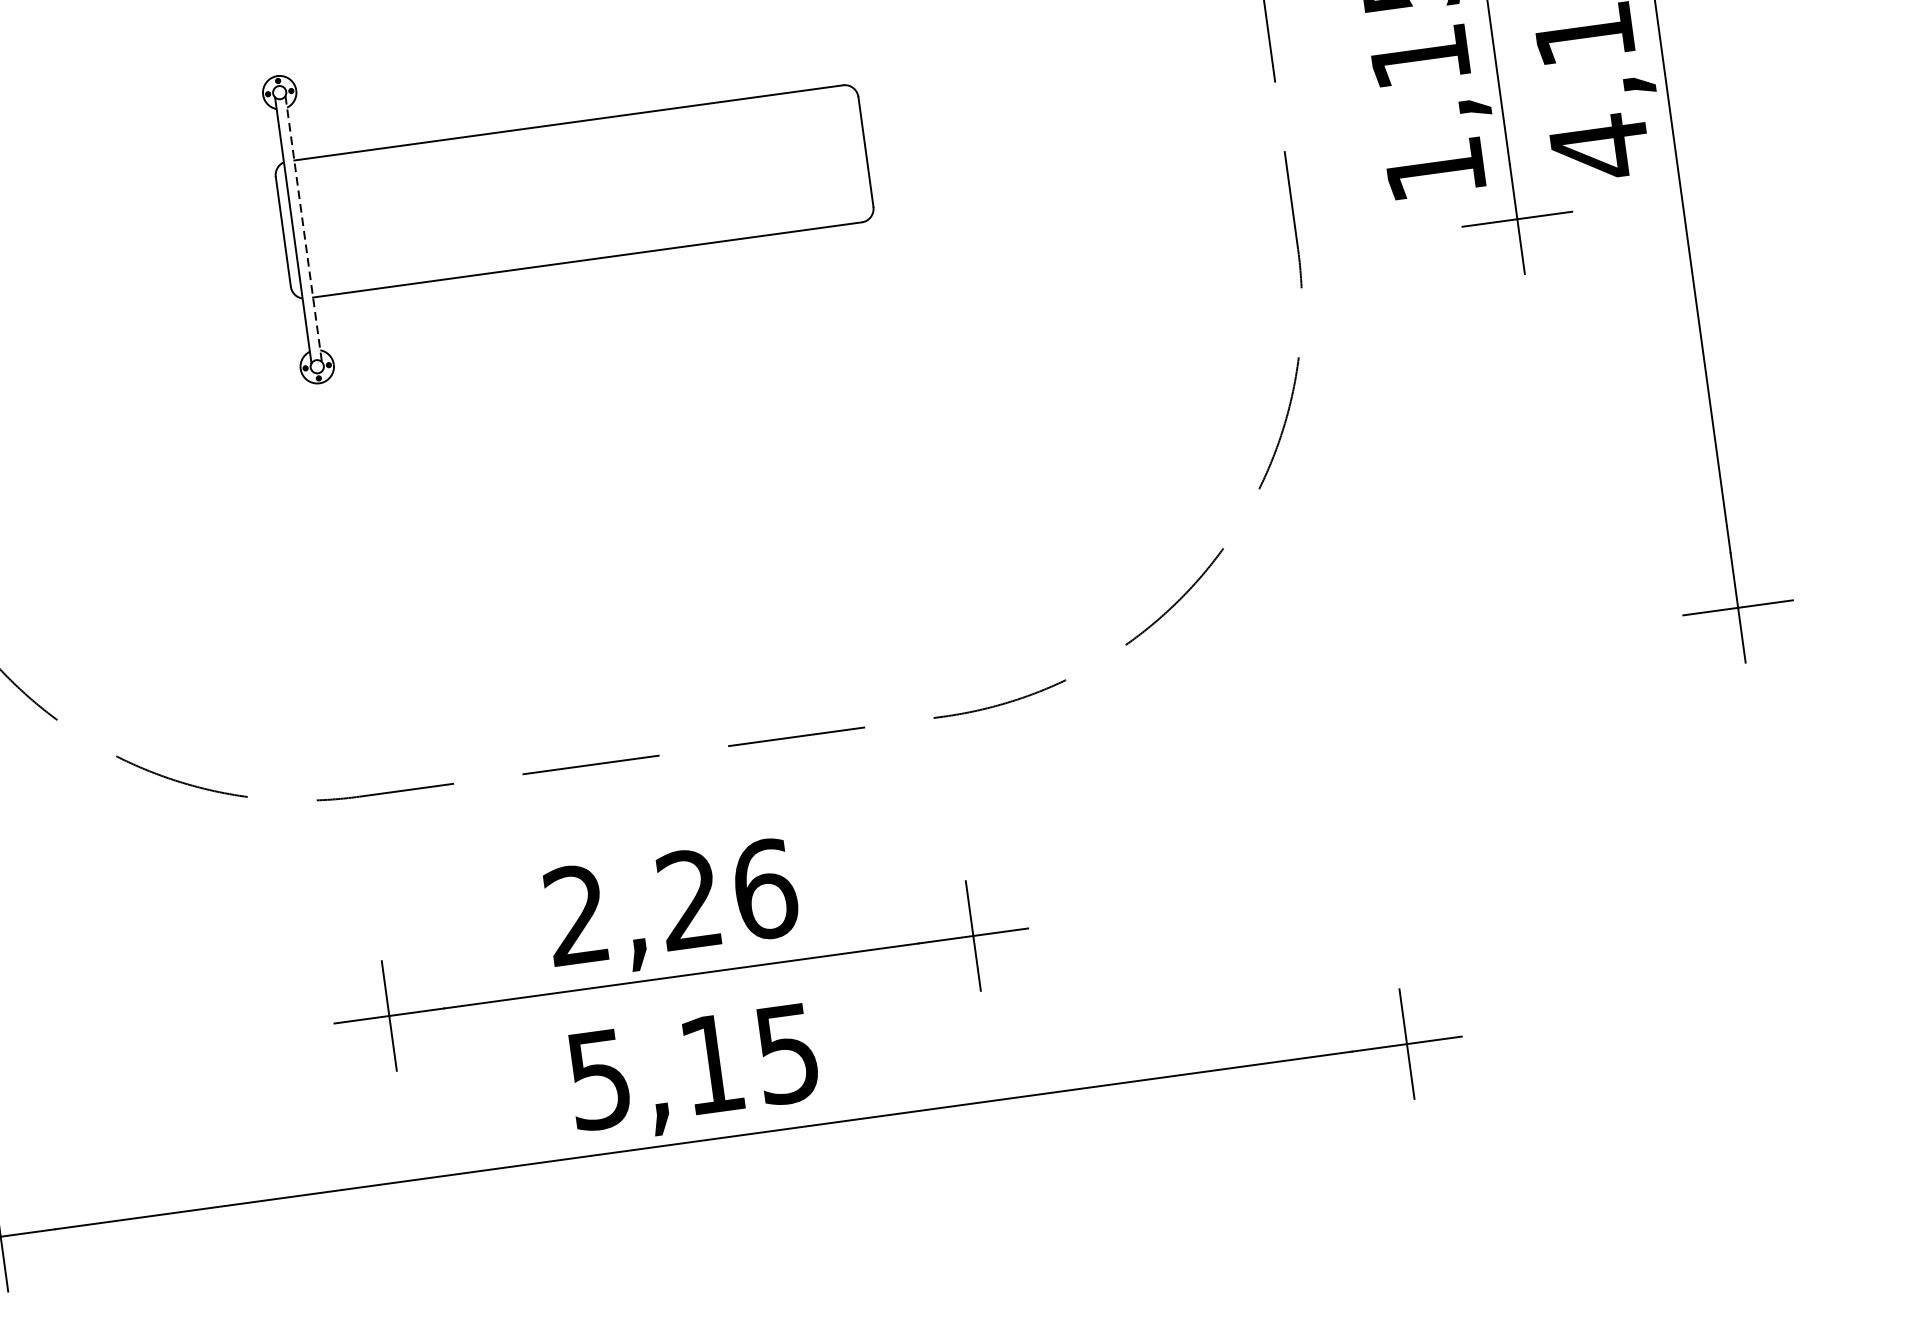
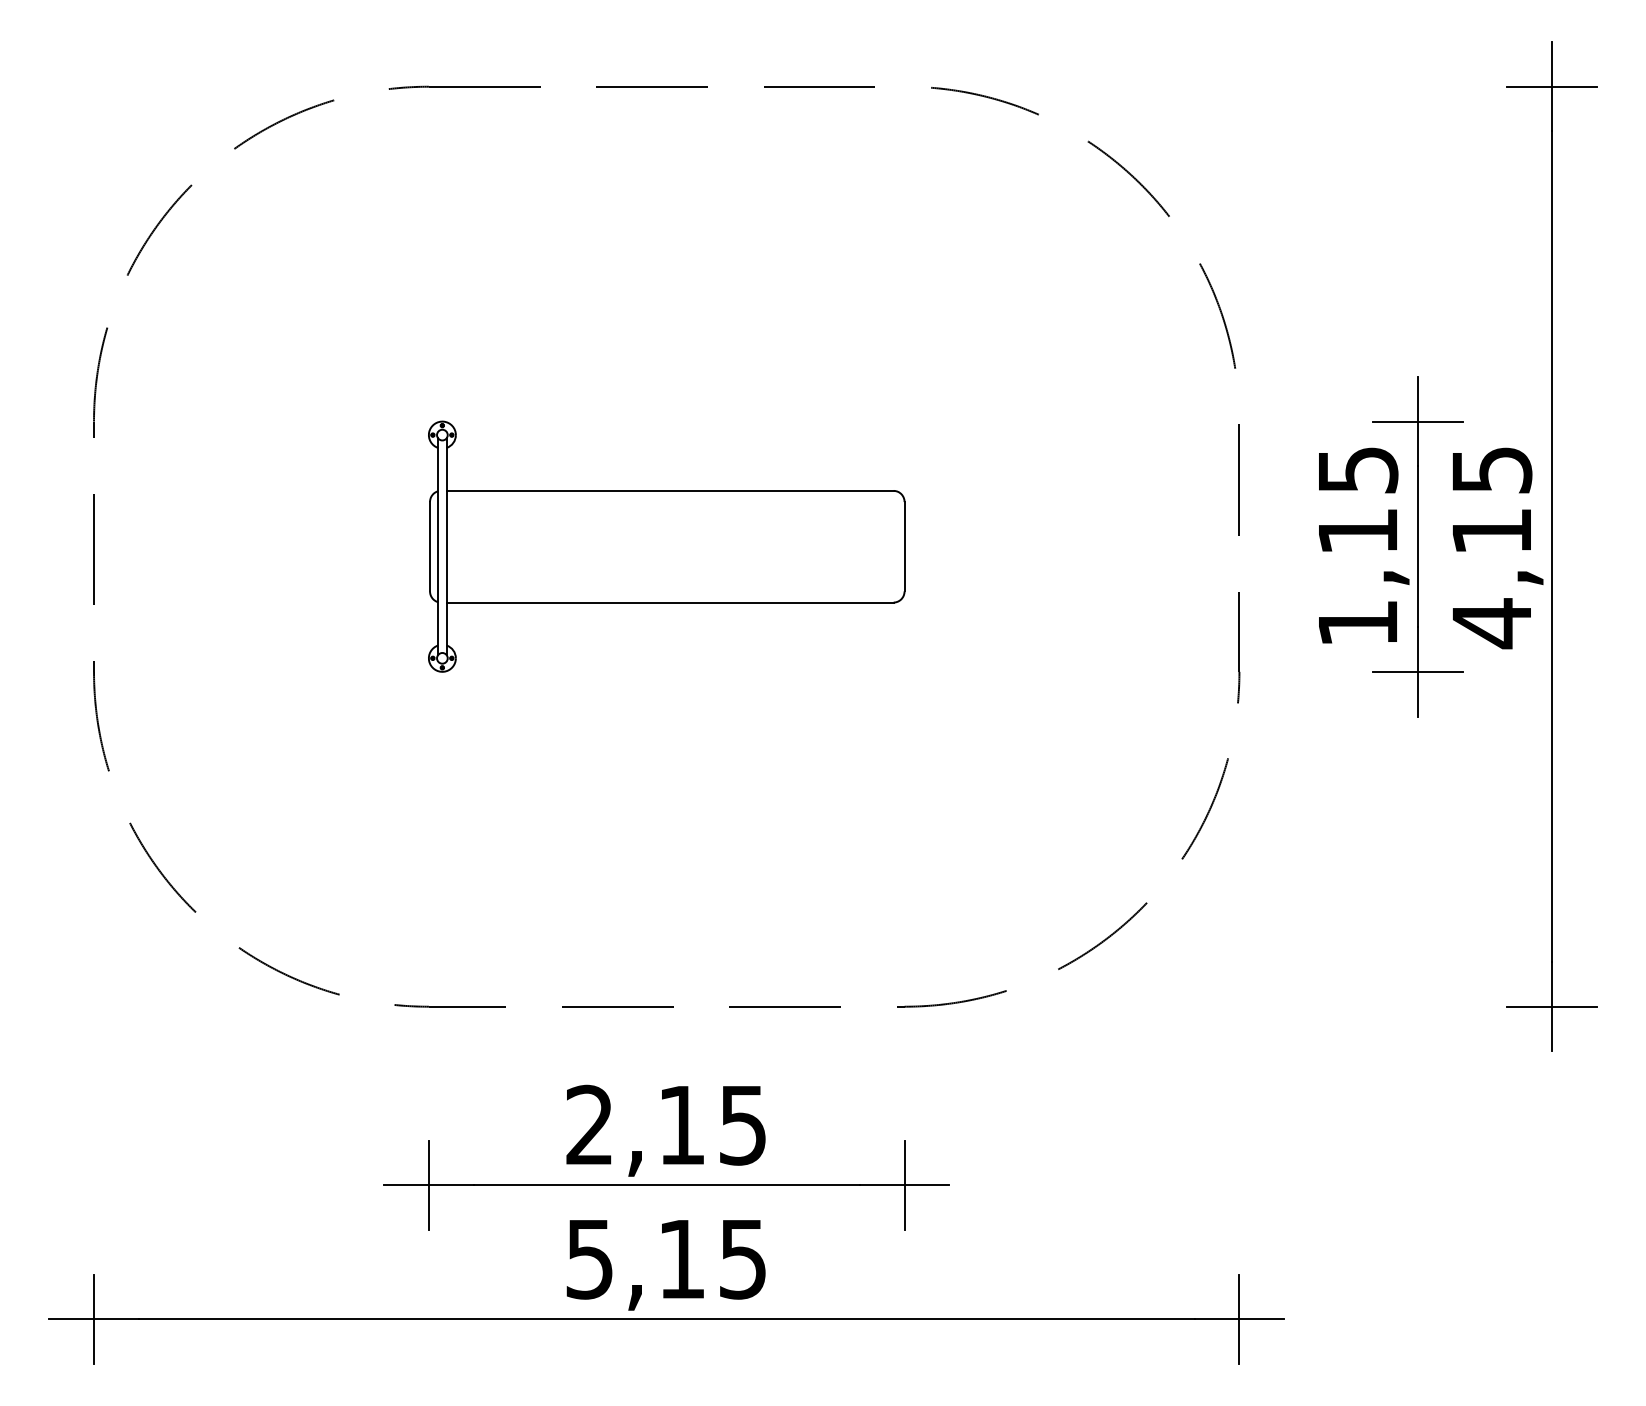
line: (303, 229) -> (446, 547), dashed -> solid
text: (727, 893) -> (712, 1124), 2,26 -> 2,15

